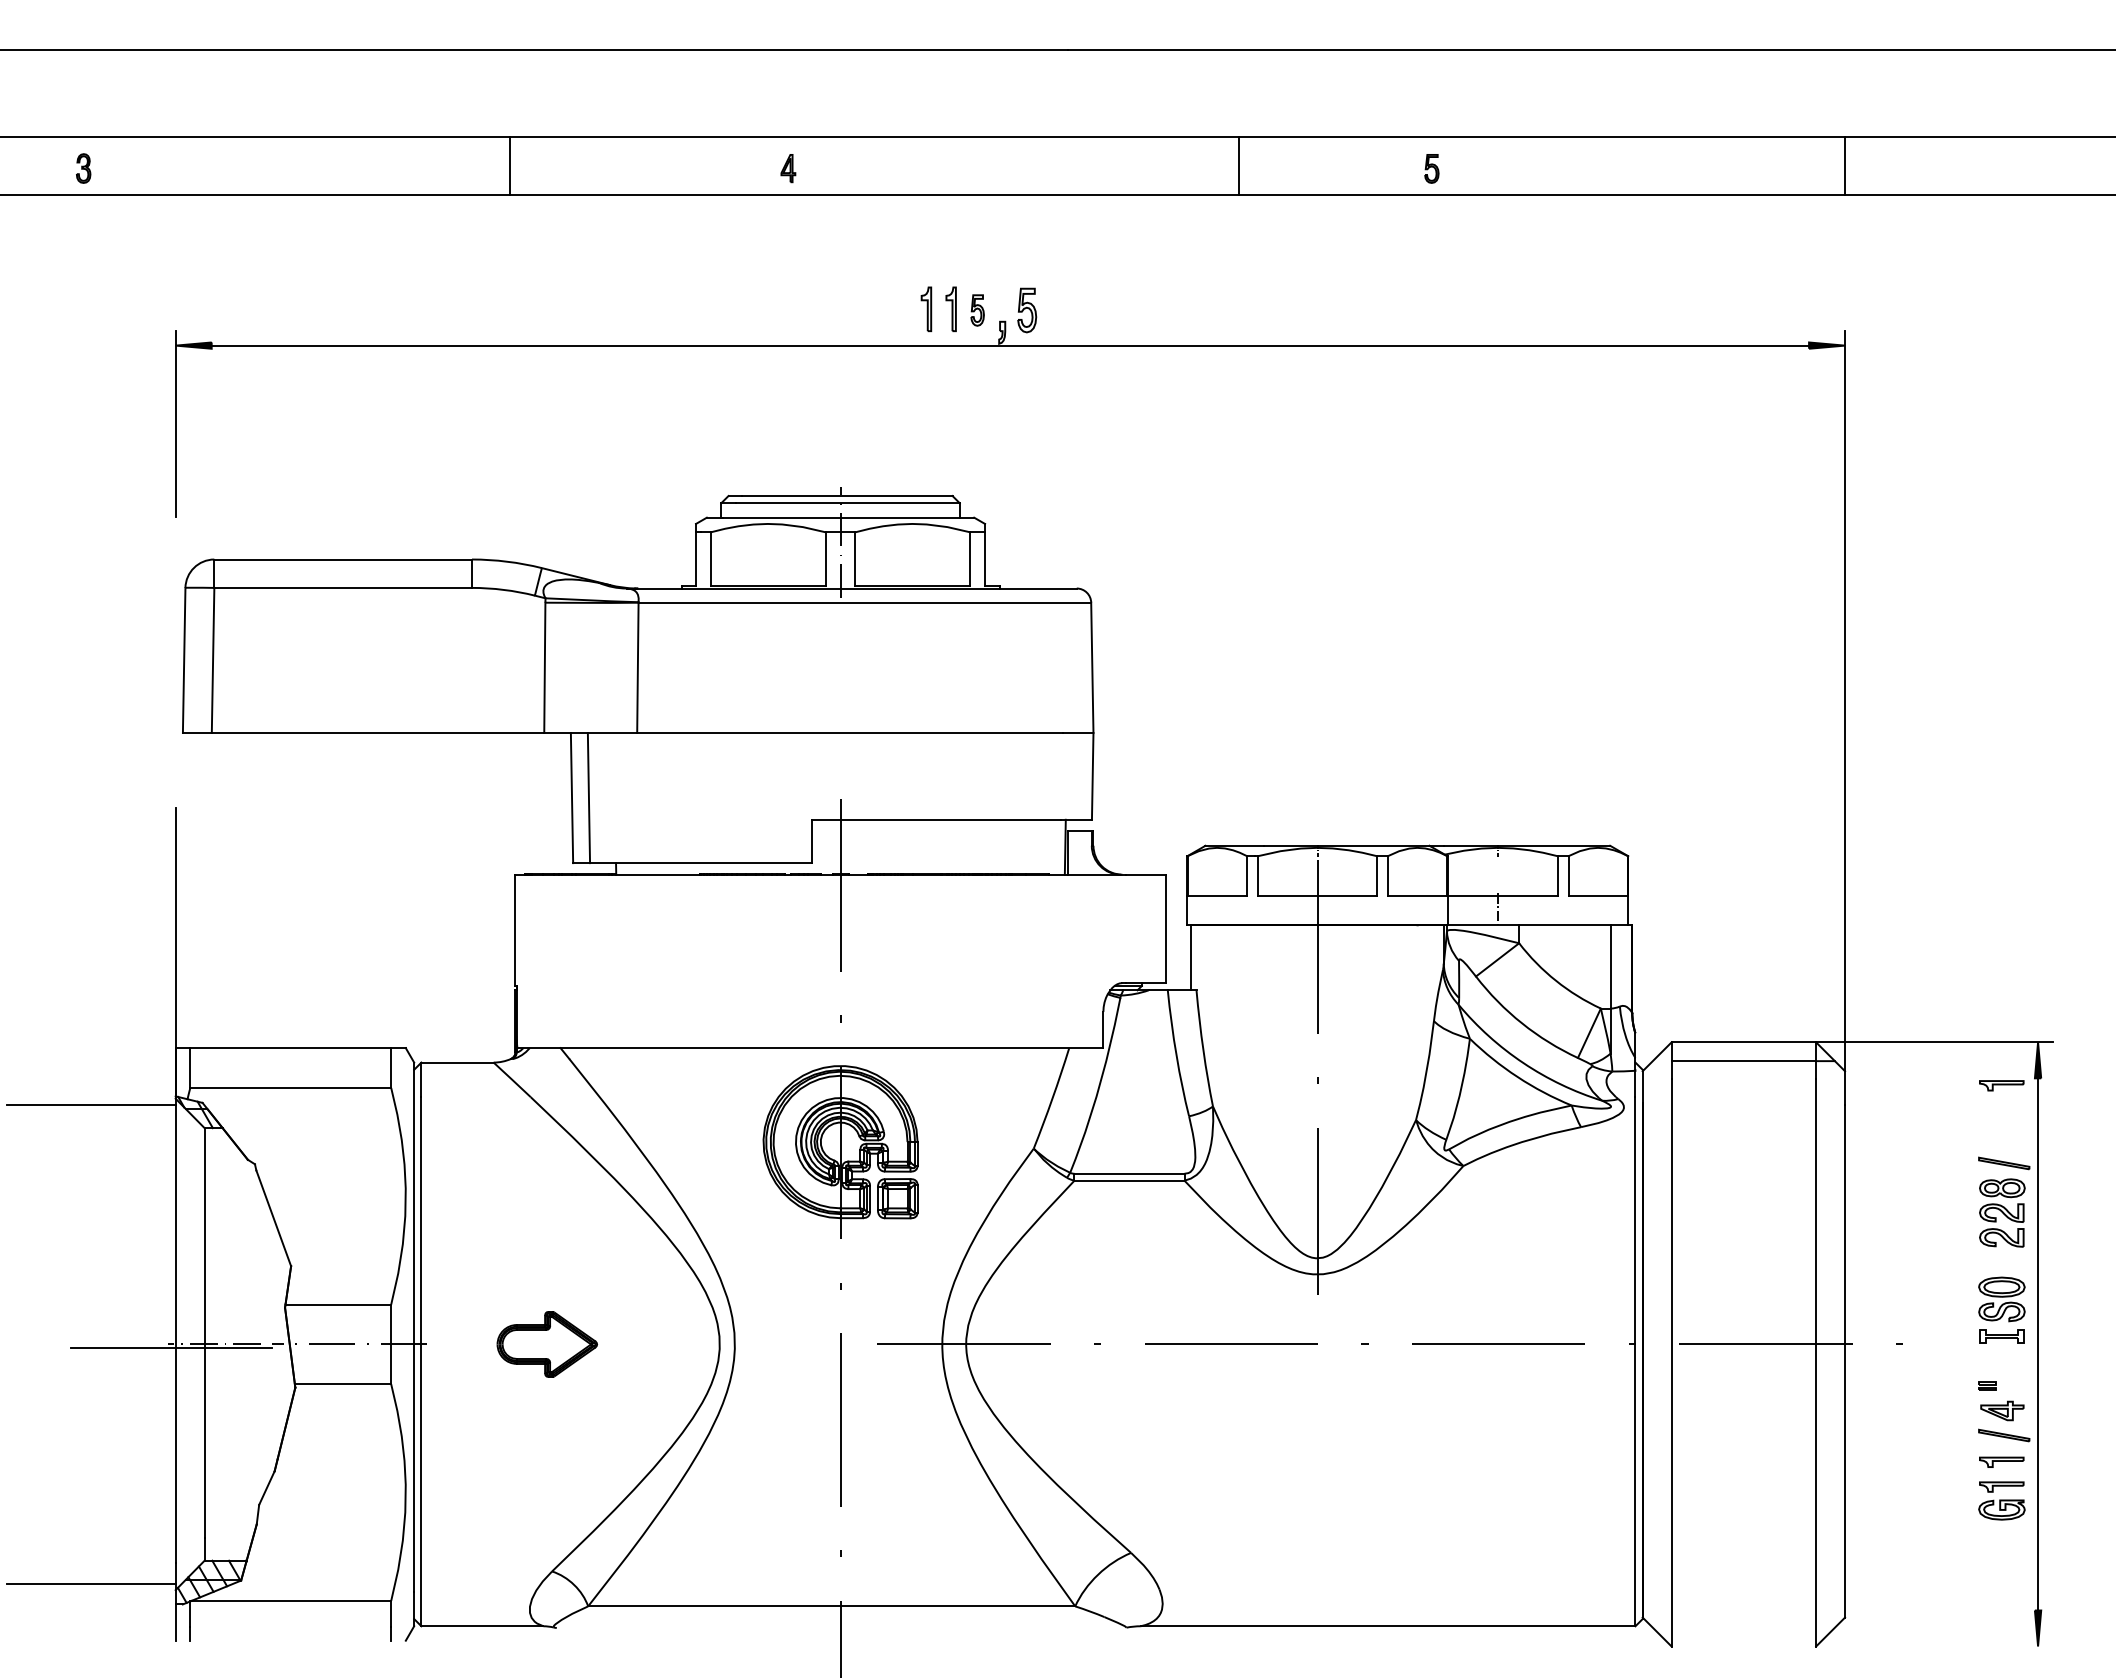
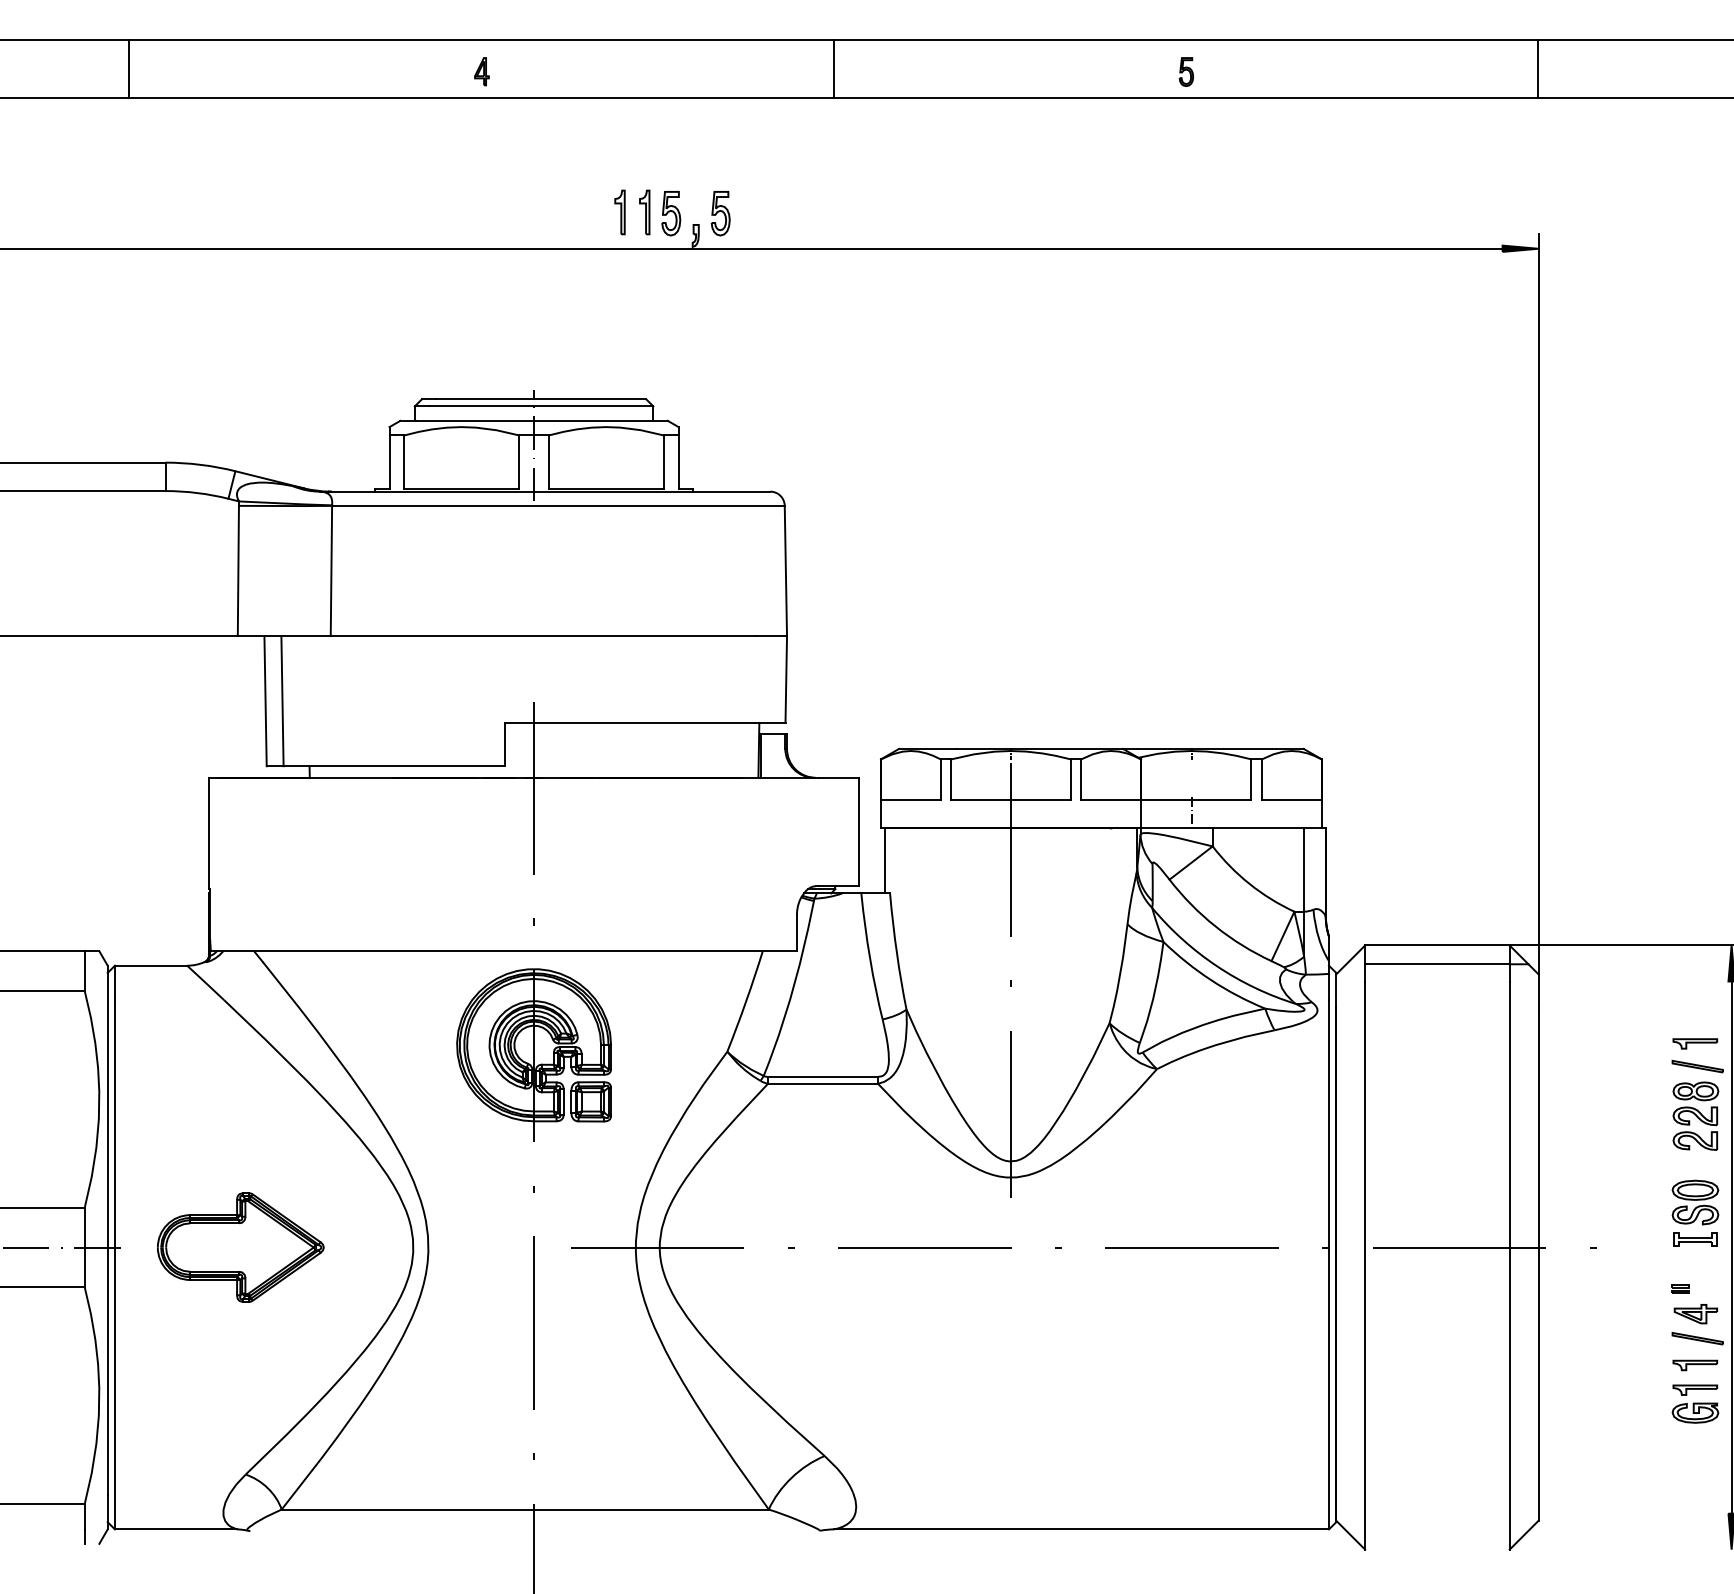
line: (509, 165) -> (129, 68), moved
line: (1239, 165) -> (834, 68), moved
part: (1431, 168) -> (1186, 71), moved
part: (977, 310) -> (671, 213), size x1.43
part: (2001, 1085) -> (1695, 1043), moved
part: (547, 1344) -> (241, 1247), size x1.67

